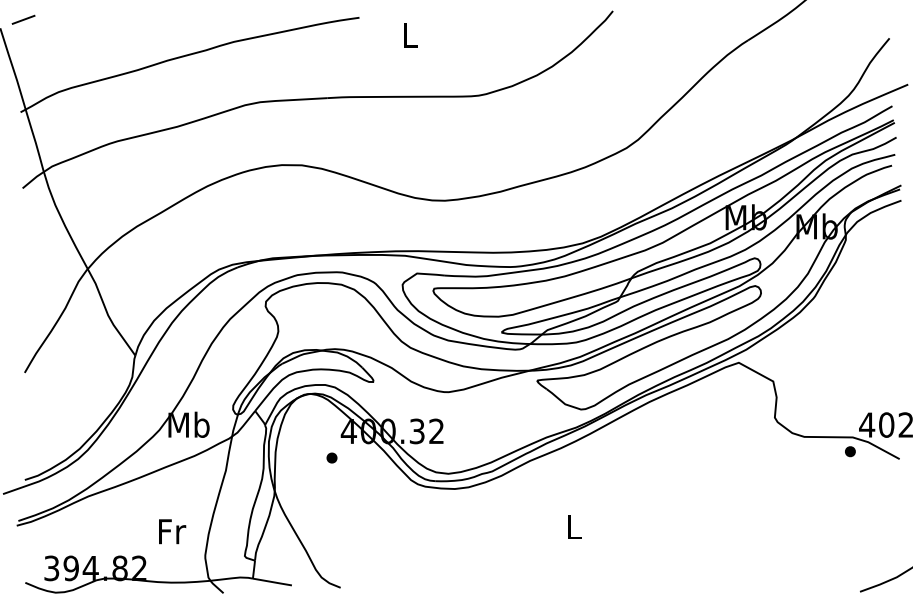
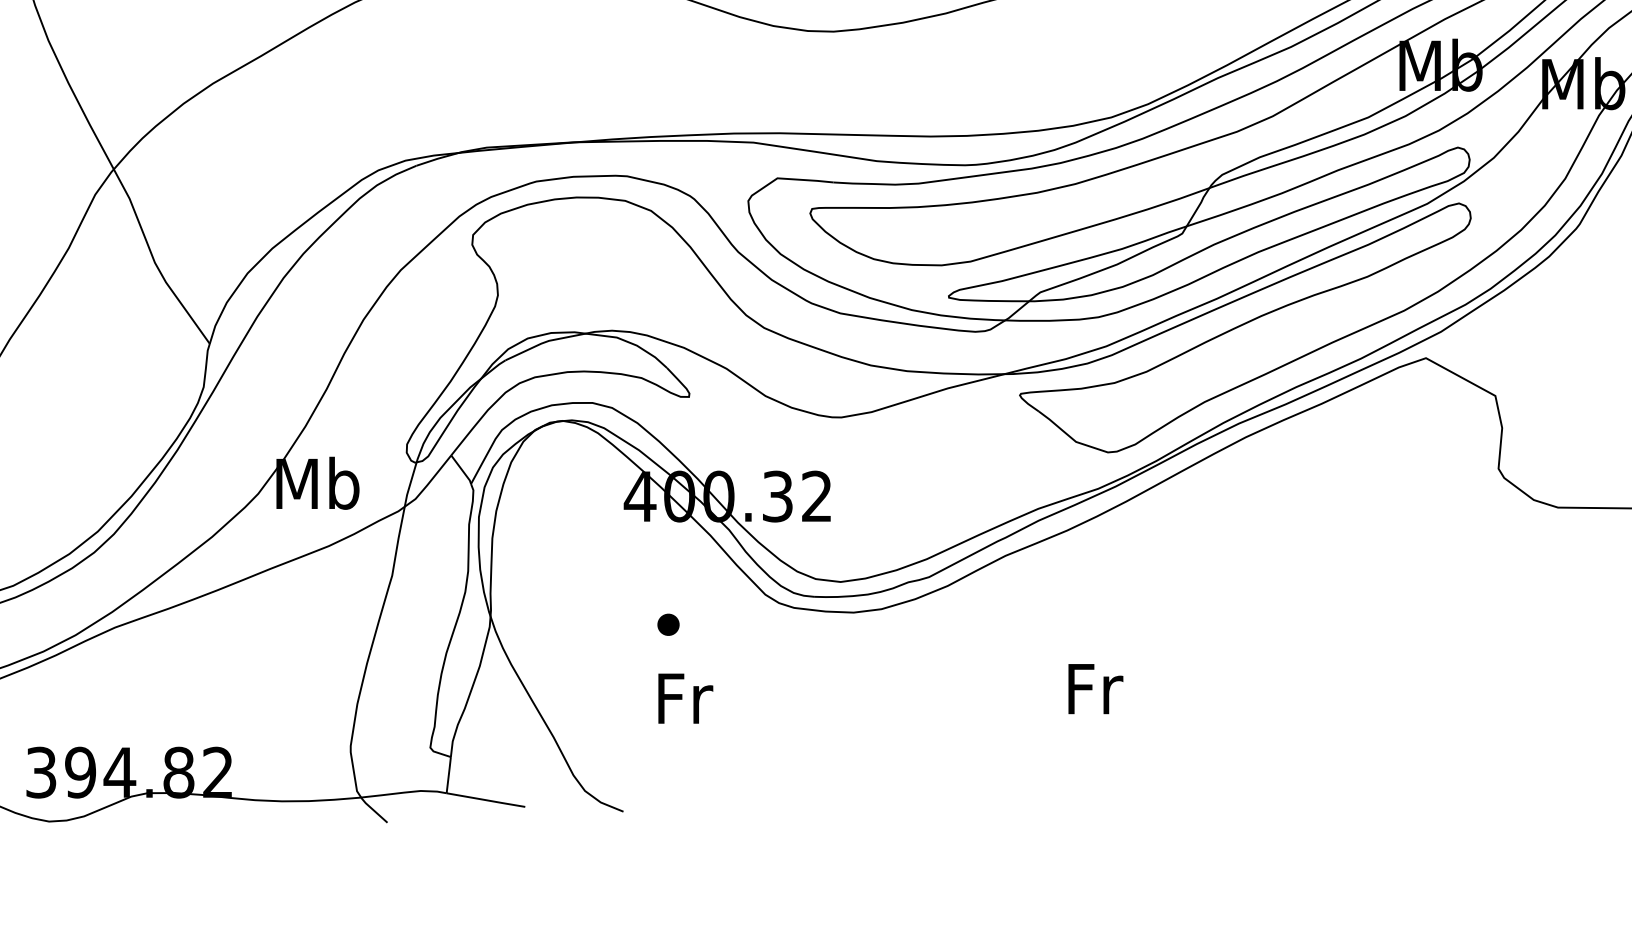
part: (331, 457) -> (667, 623), moved
text: (574, 526) -> (1094, 688), L -> Fr
text: (172, 531) -> (685, 698), moved

